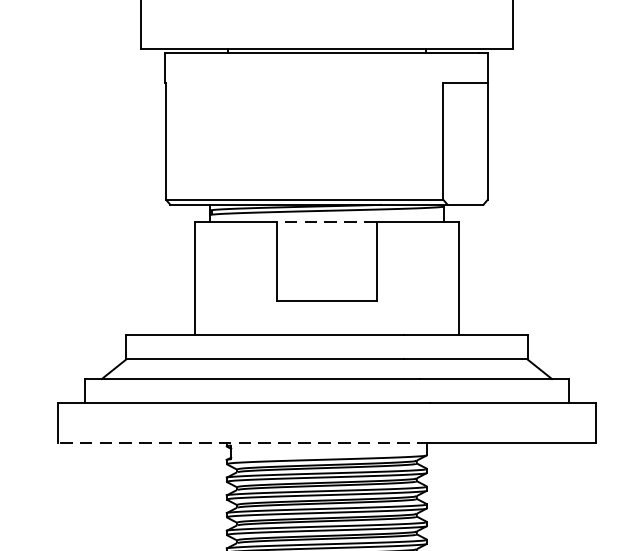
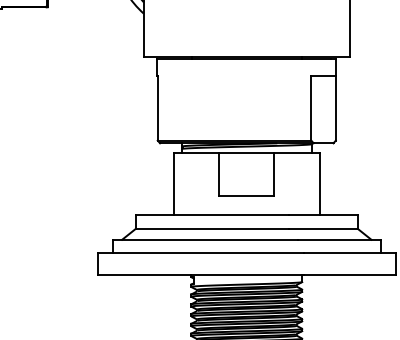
line: (326, 223) -> (246, 153), dashed -> solid
line: (243, 443) -> (200, 275), dashed -> solid

